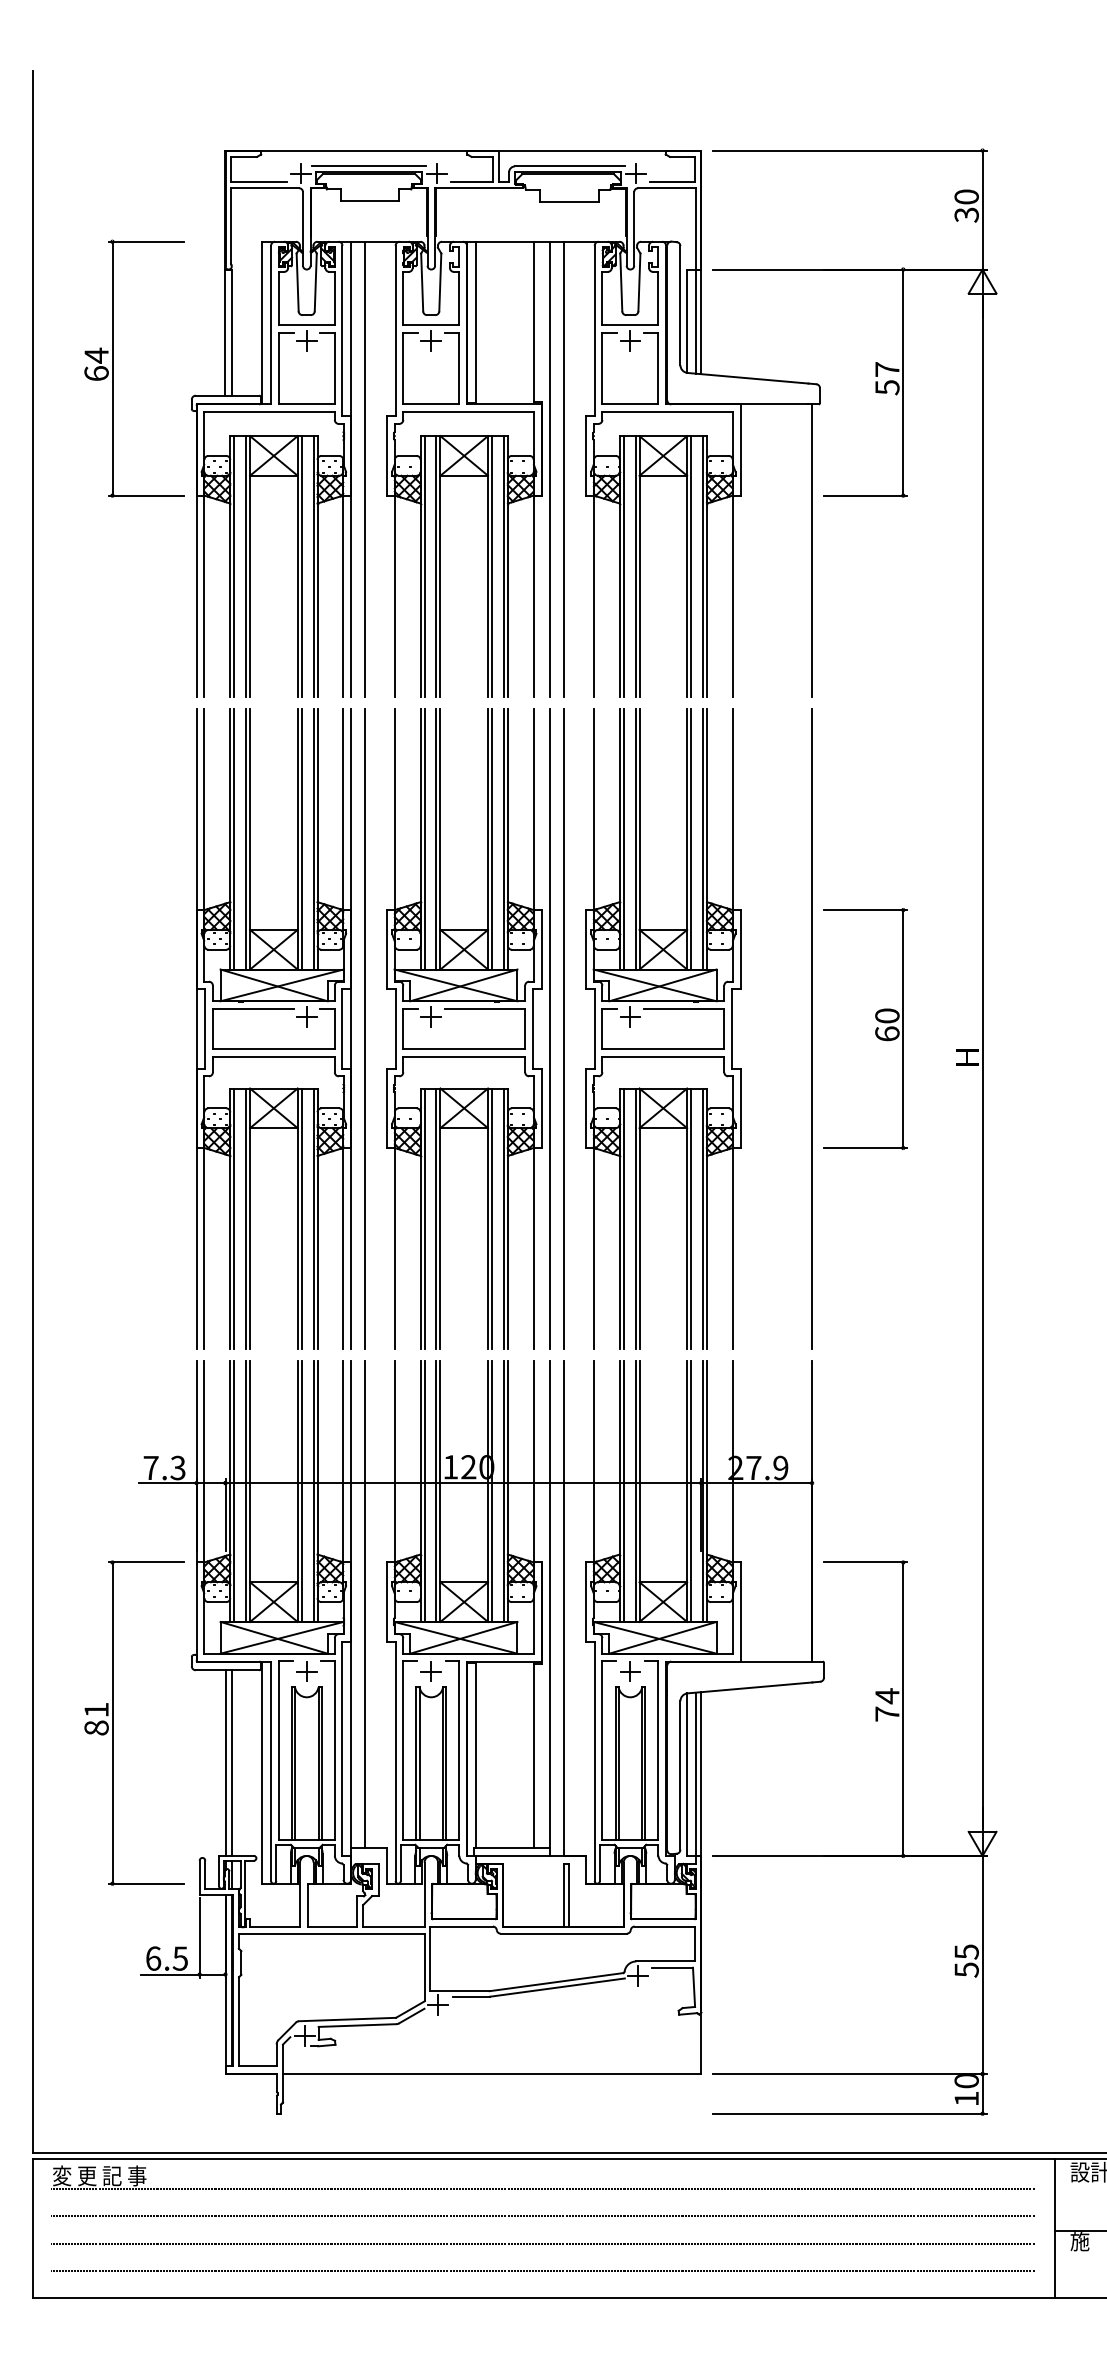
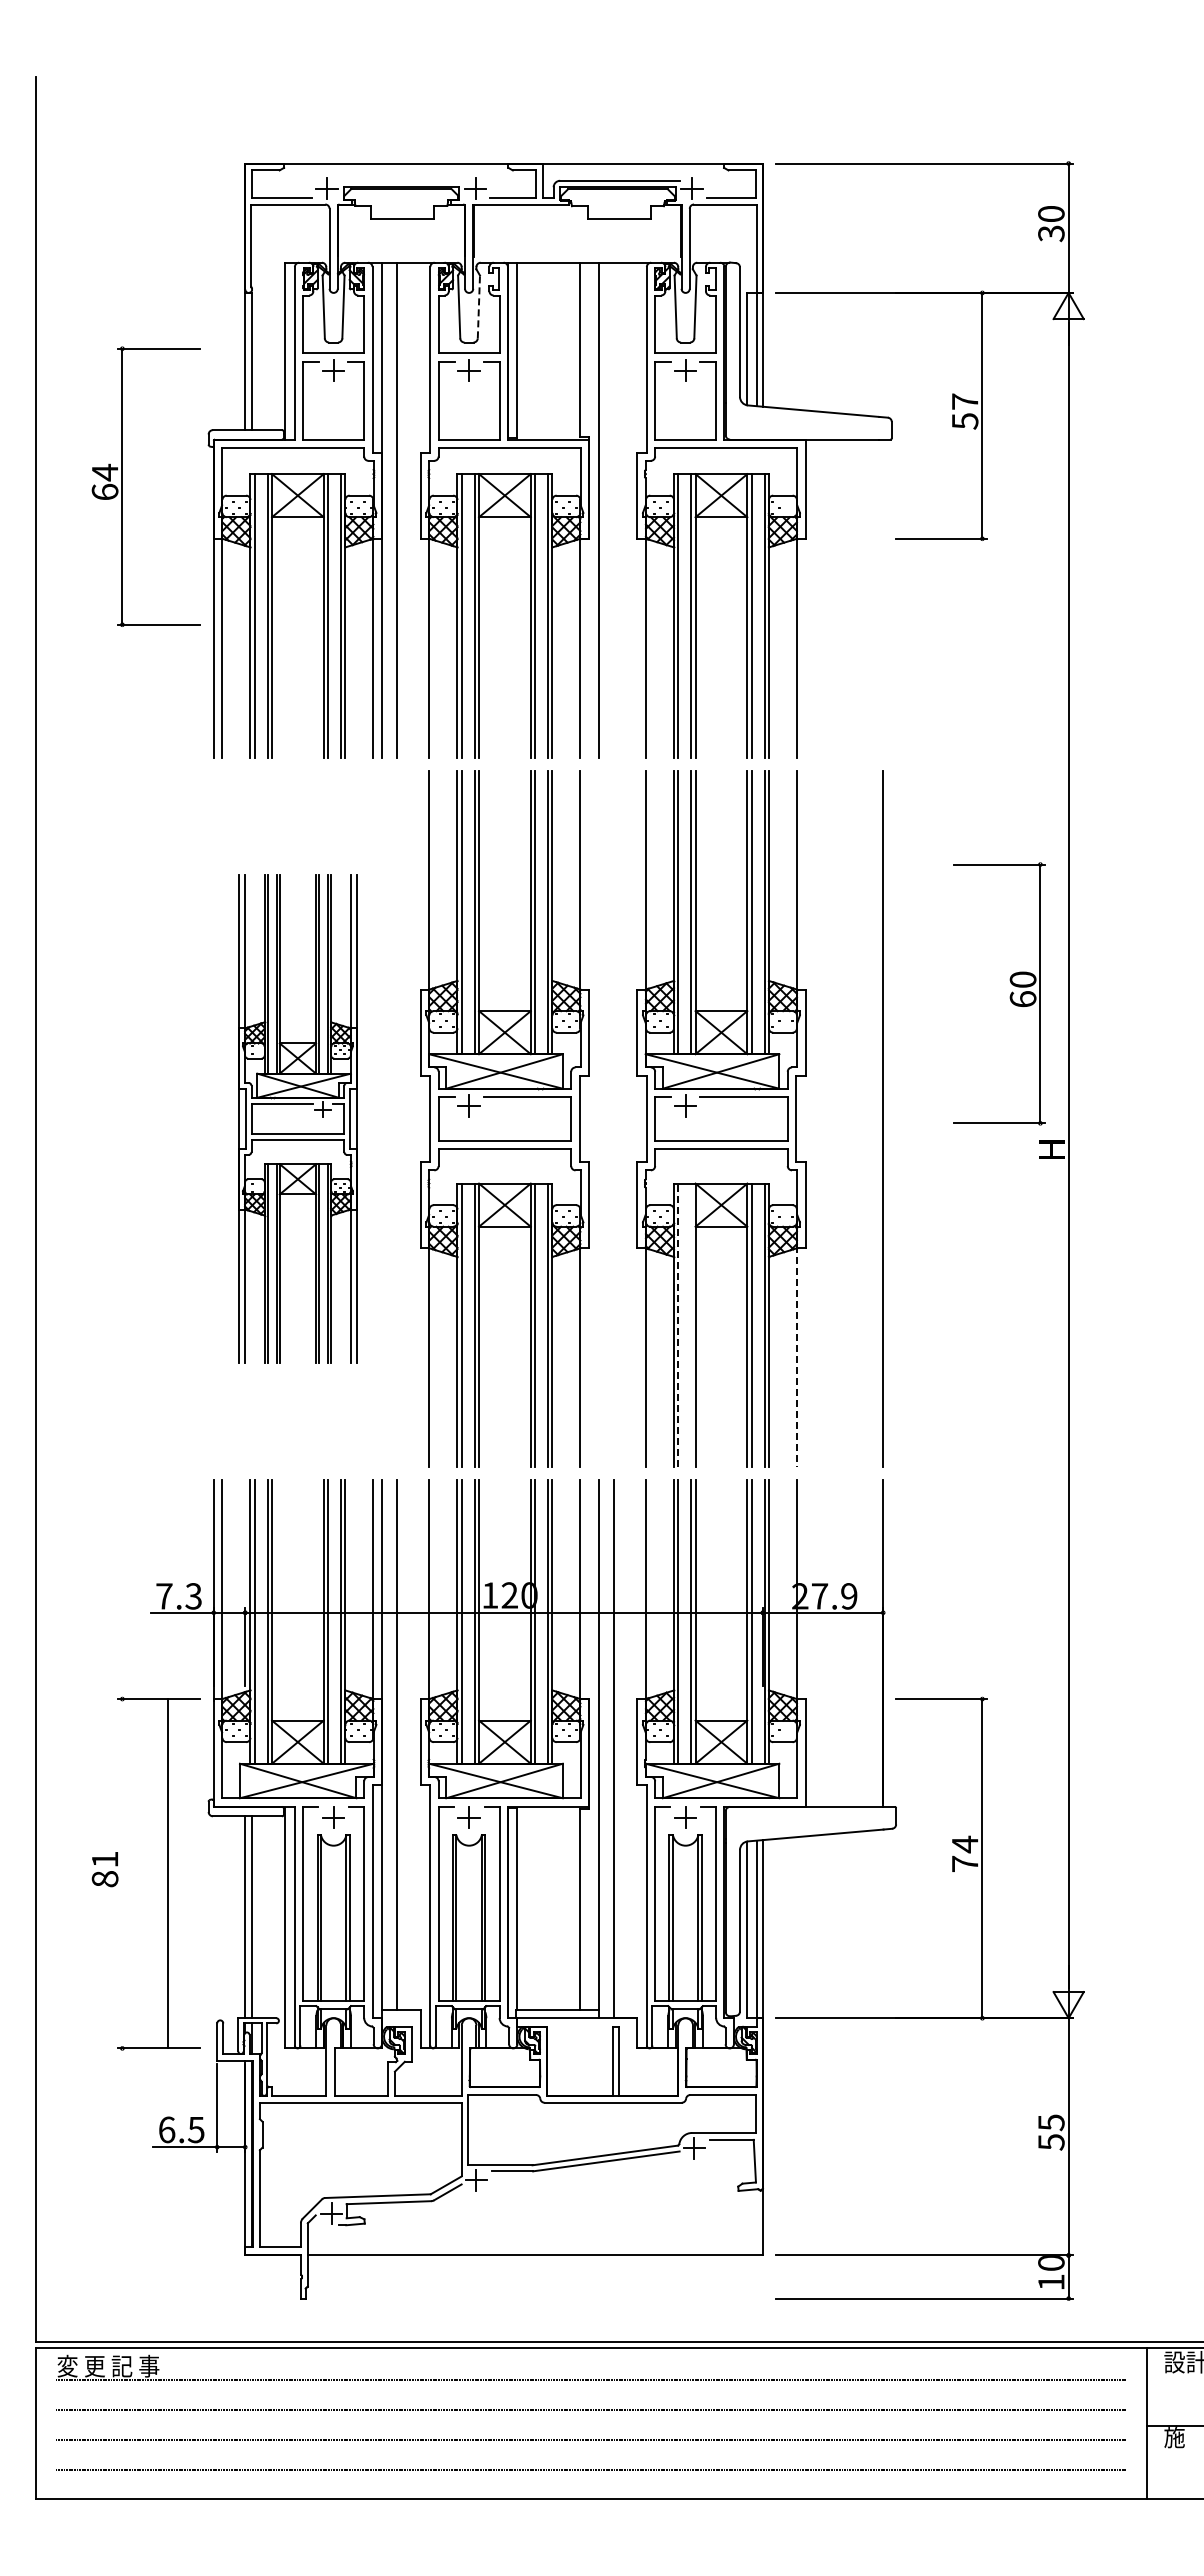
line: (369, 166) -> (401, 180), removed
line: (439, 282) -> (478, 306), solid -> dashed
part: (112, 368) -> (122, 486), moved
line: (564, 468) -> (613, 509), removed
line: (812, 550) -> (883, 598), removed
part: (273, 1028) -> (297, 1118), size x0.7
line: (365, 1028) -> (397, 1118), removed
line: (550, 1028) -> (598, 1118), removed
line: (564, 1028) -> (613, 1118), removed
part: (874, 1031) -> (1009, 996), moved
line: (623, 1218) -> (678, 1325), solid -> dashed
line: (635, 1218) -> (691, 1325), removed
line: (732, 1247) -> (796, 1356), solid -> dashed
line: (112, 1722) -> (168, 1873), moved

